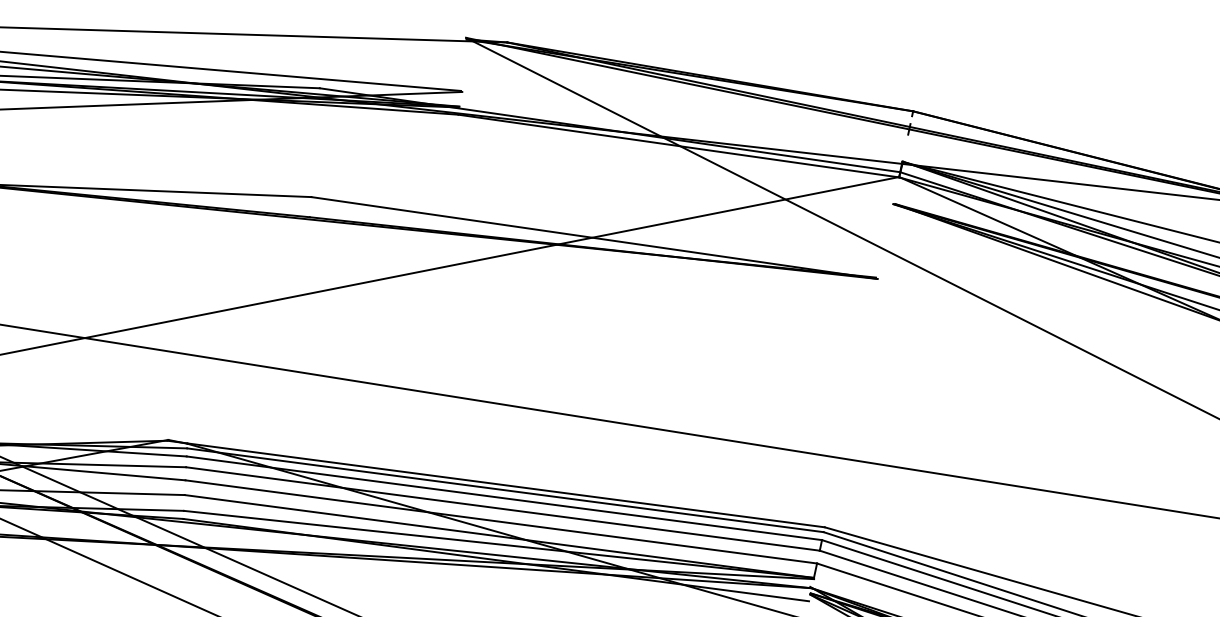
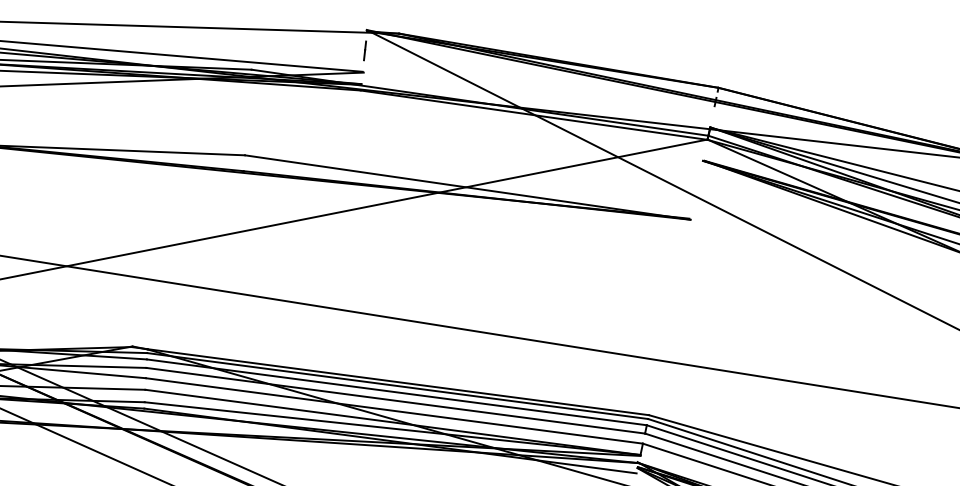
line: (463, 64) -> (364, 50), added

